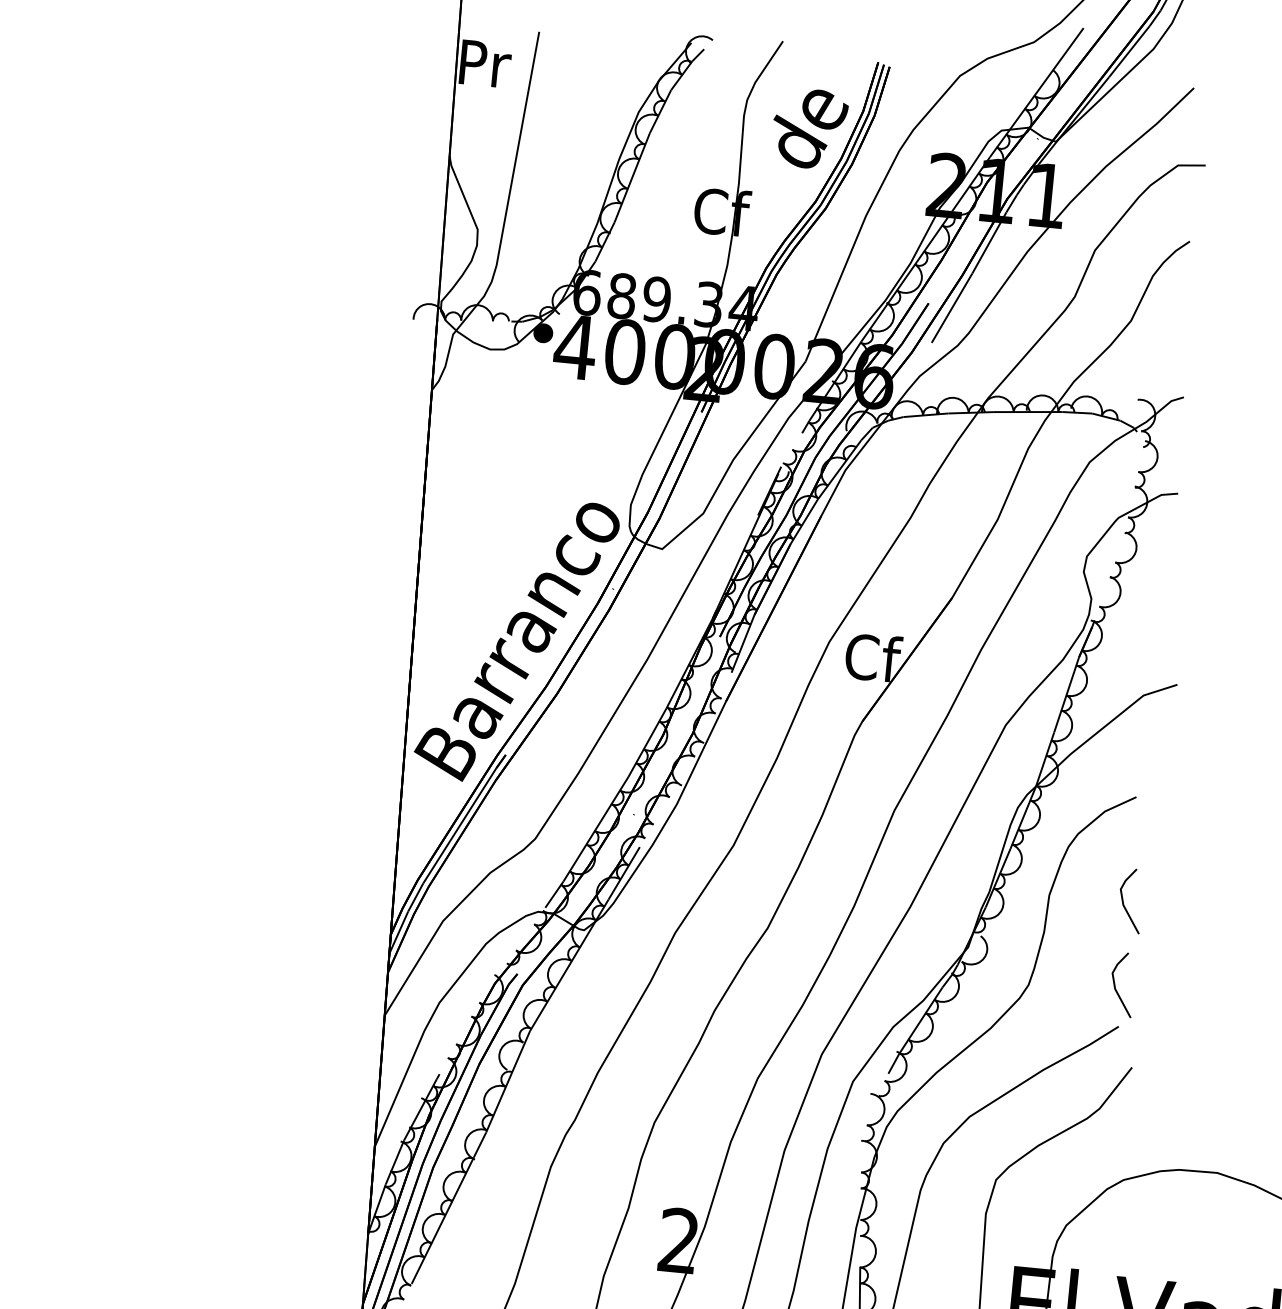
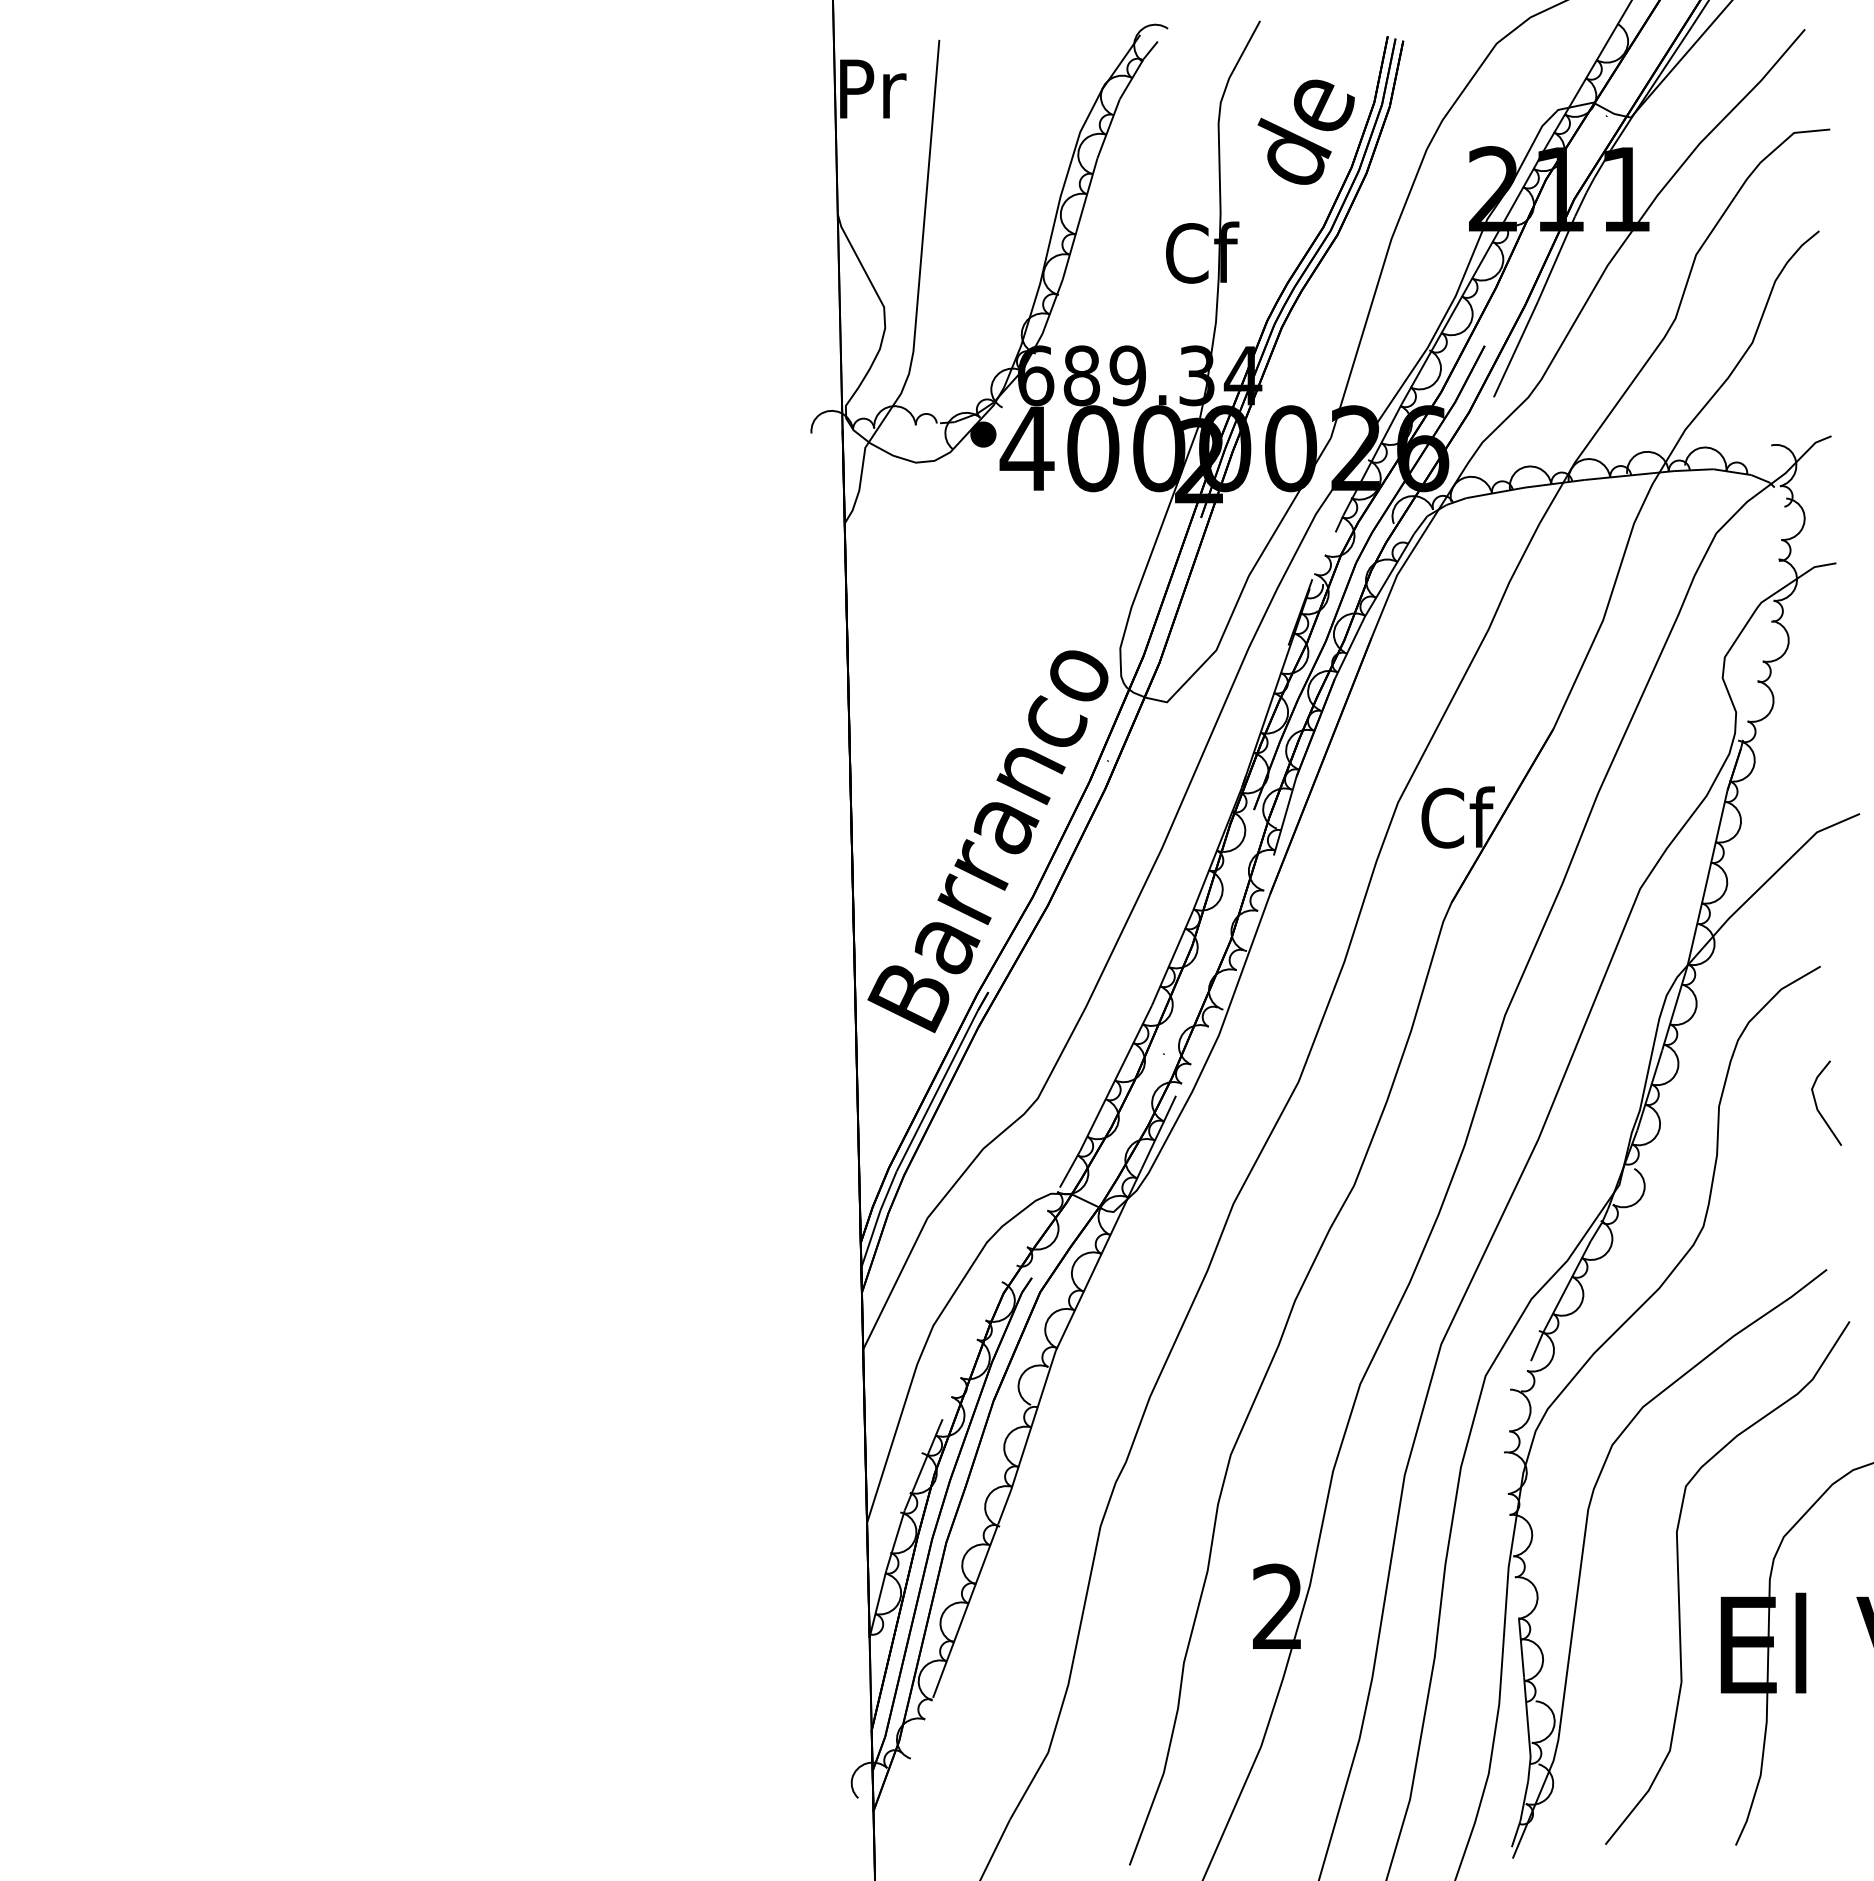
line: (1115, 985) -> (1817, 1216), removed

